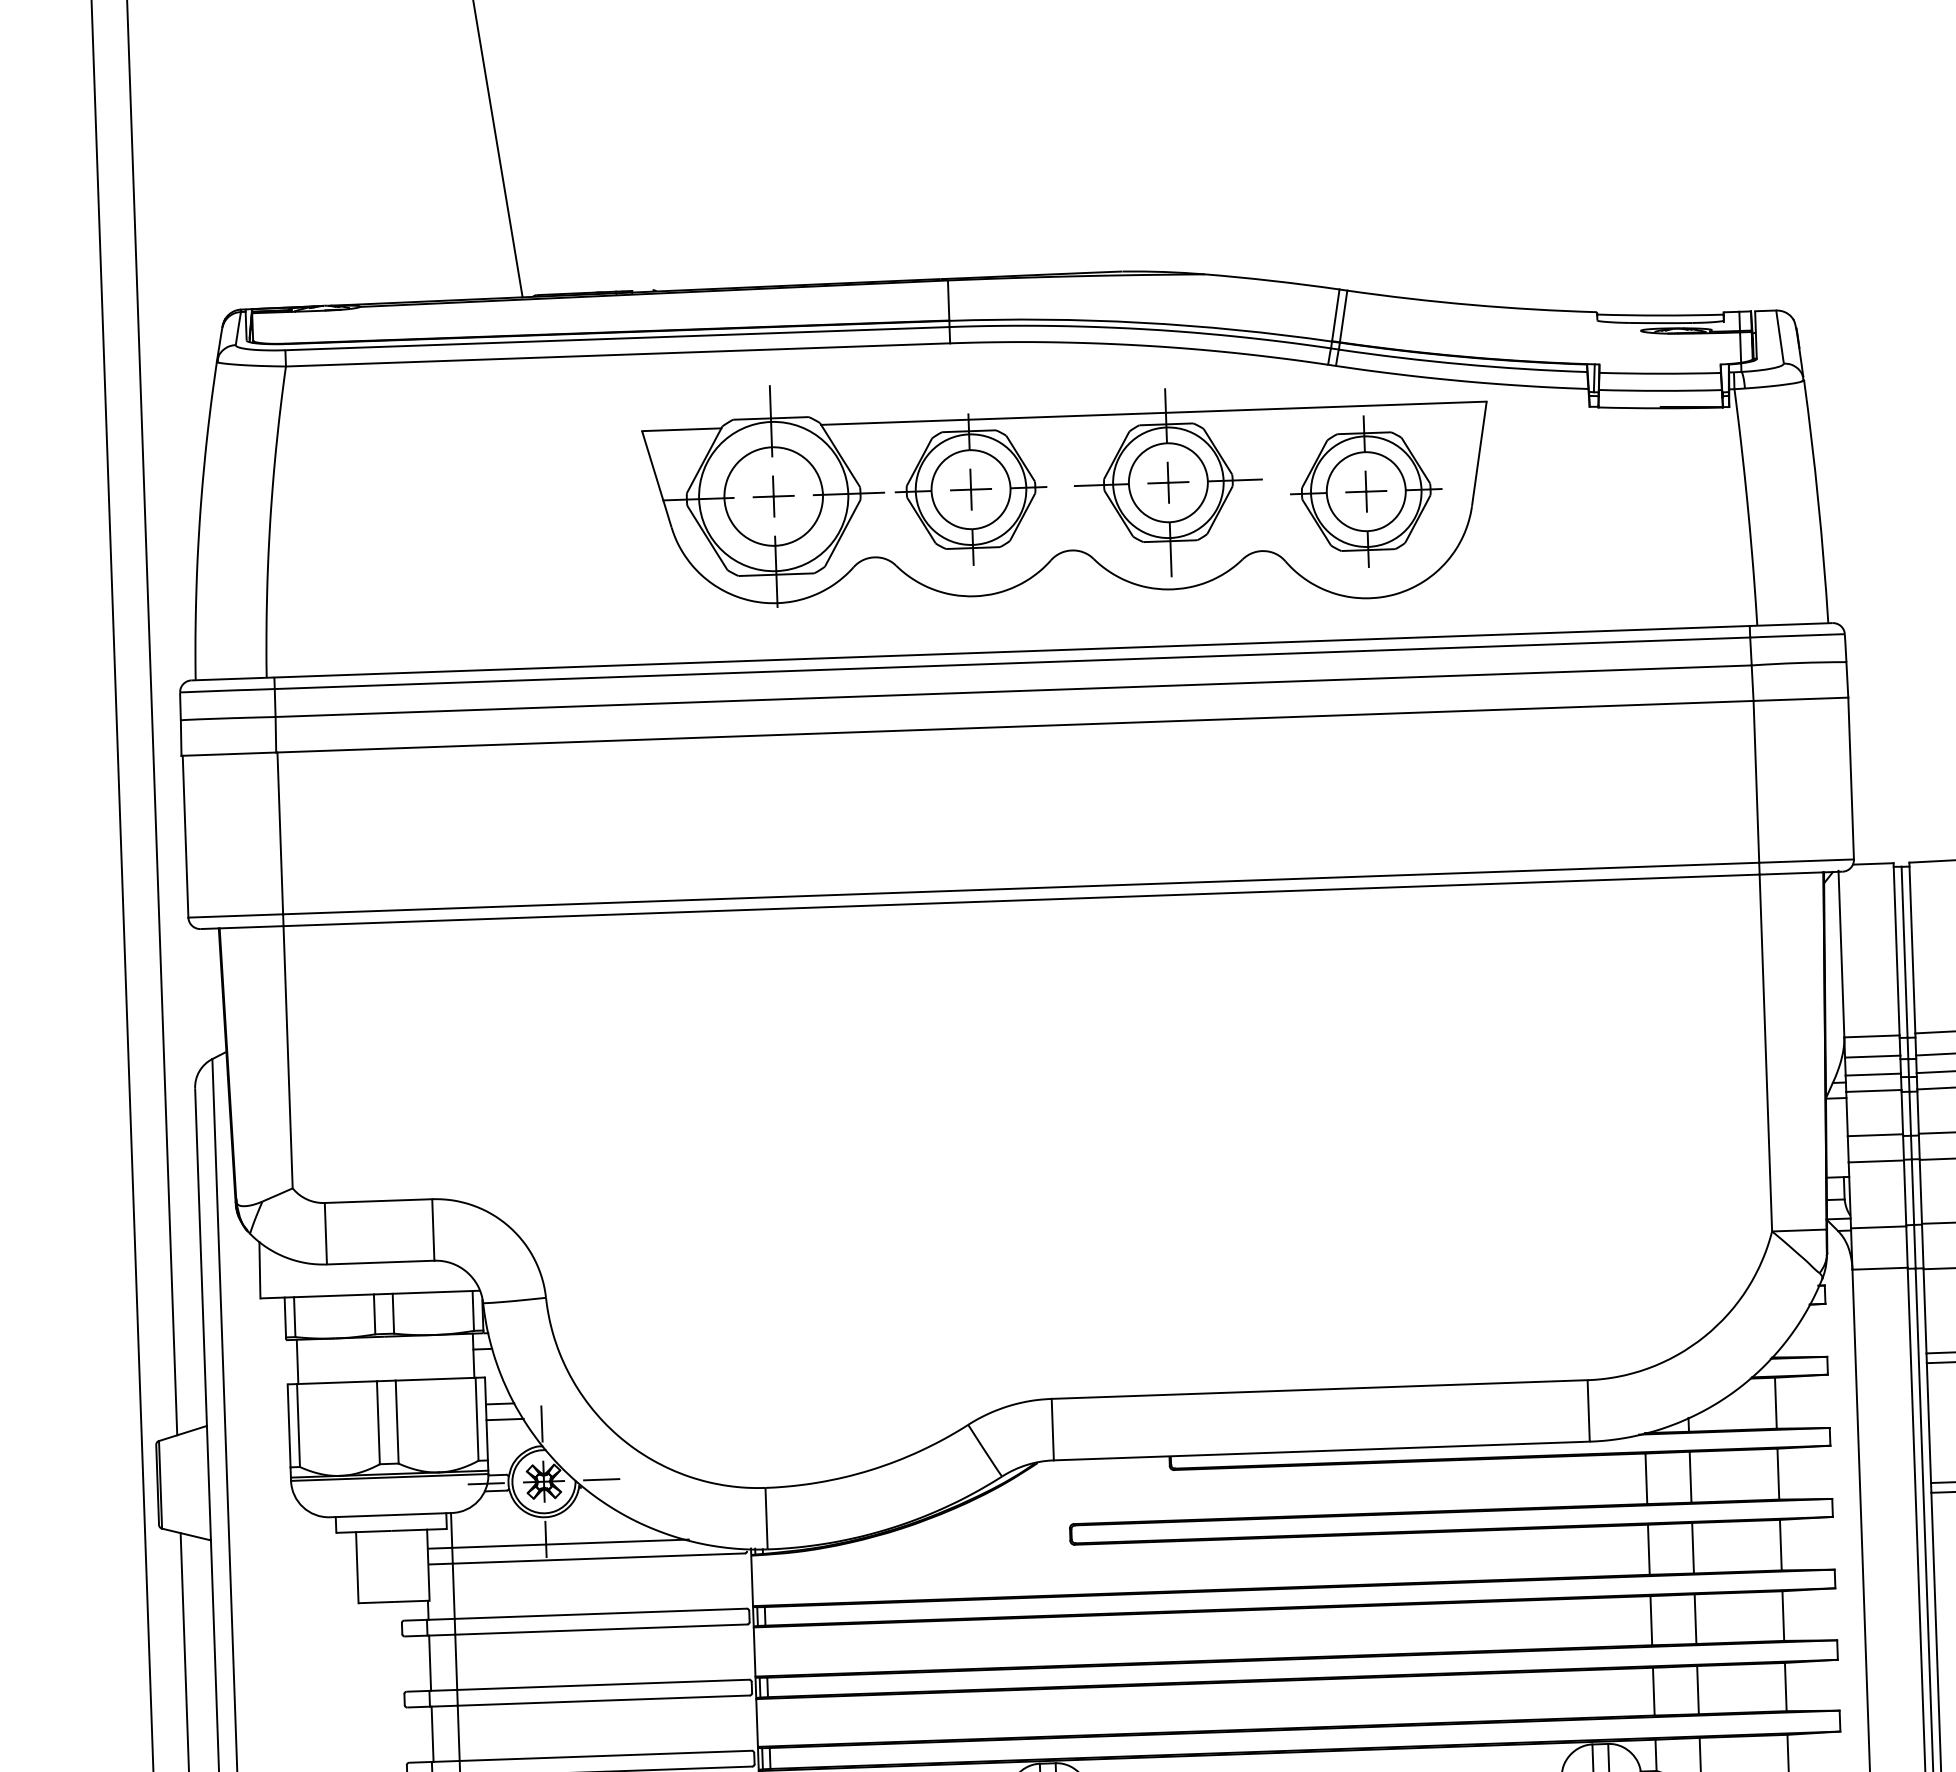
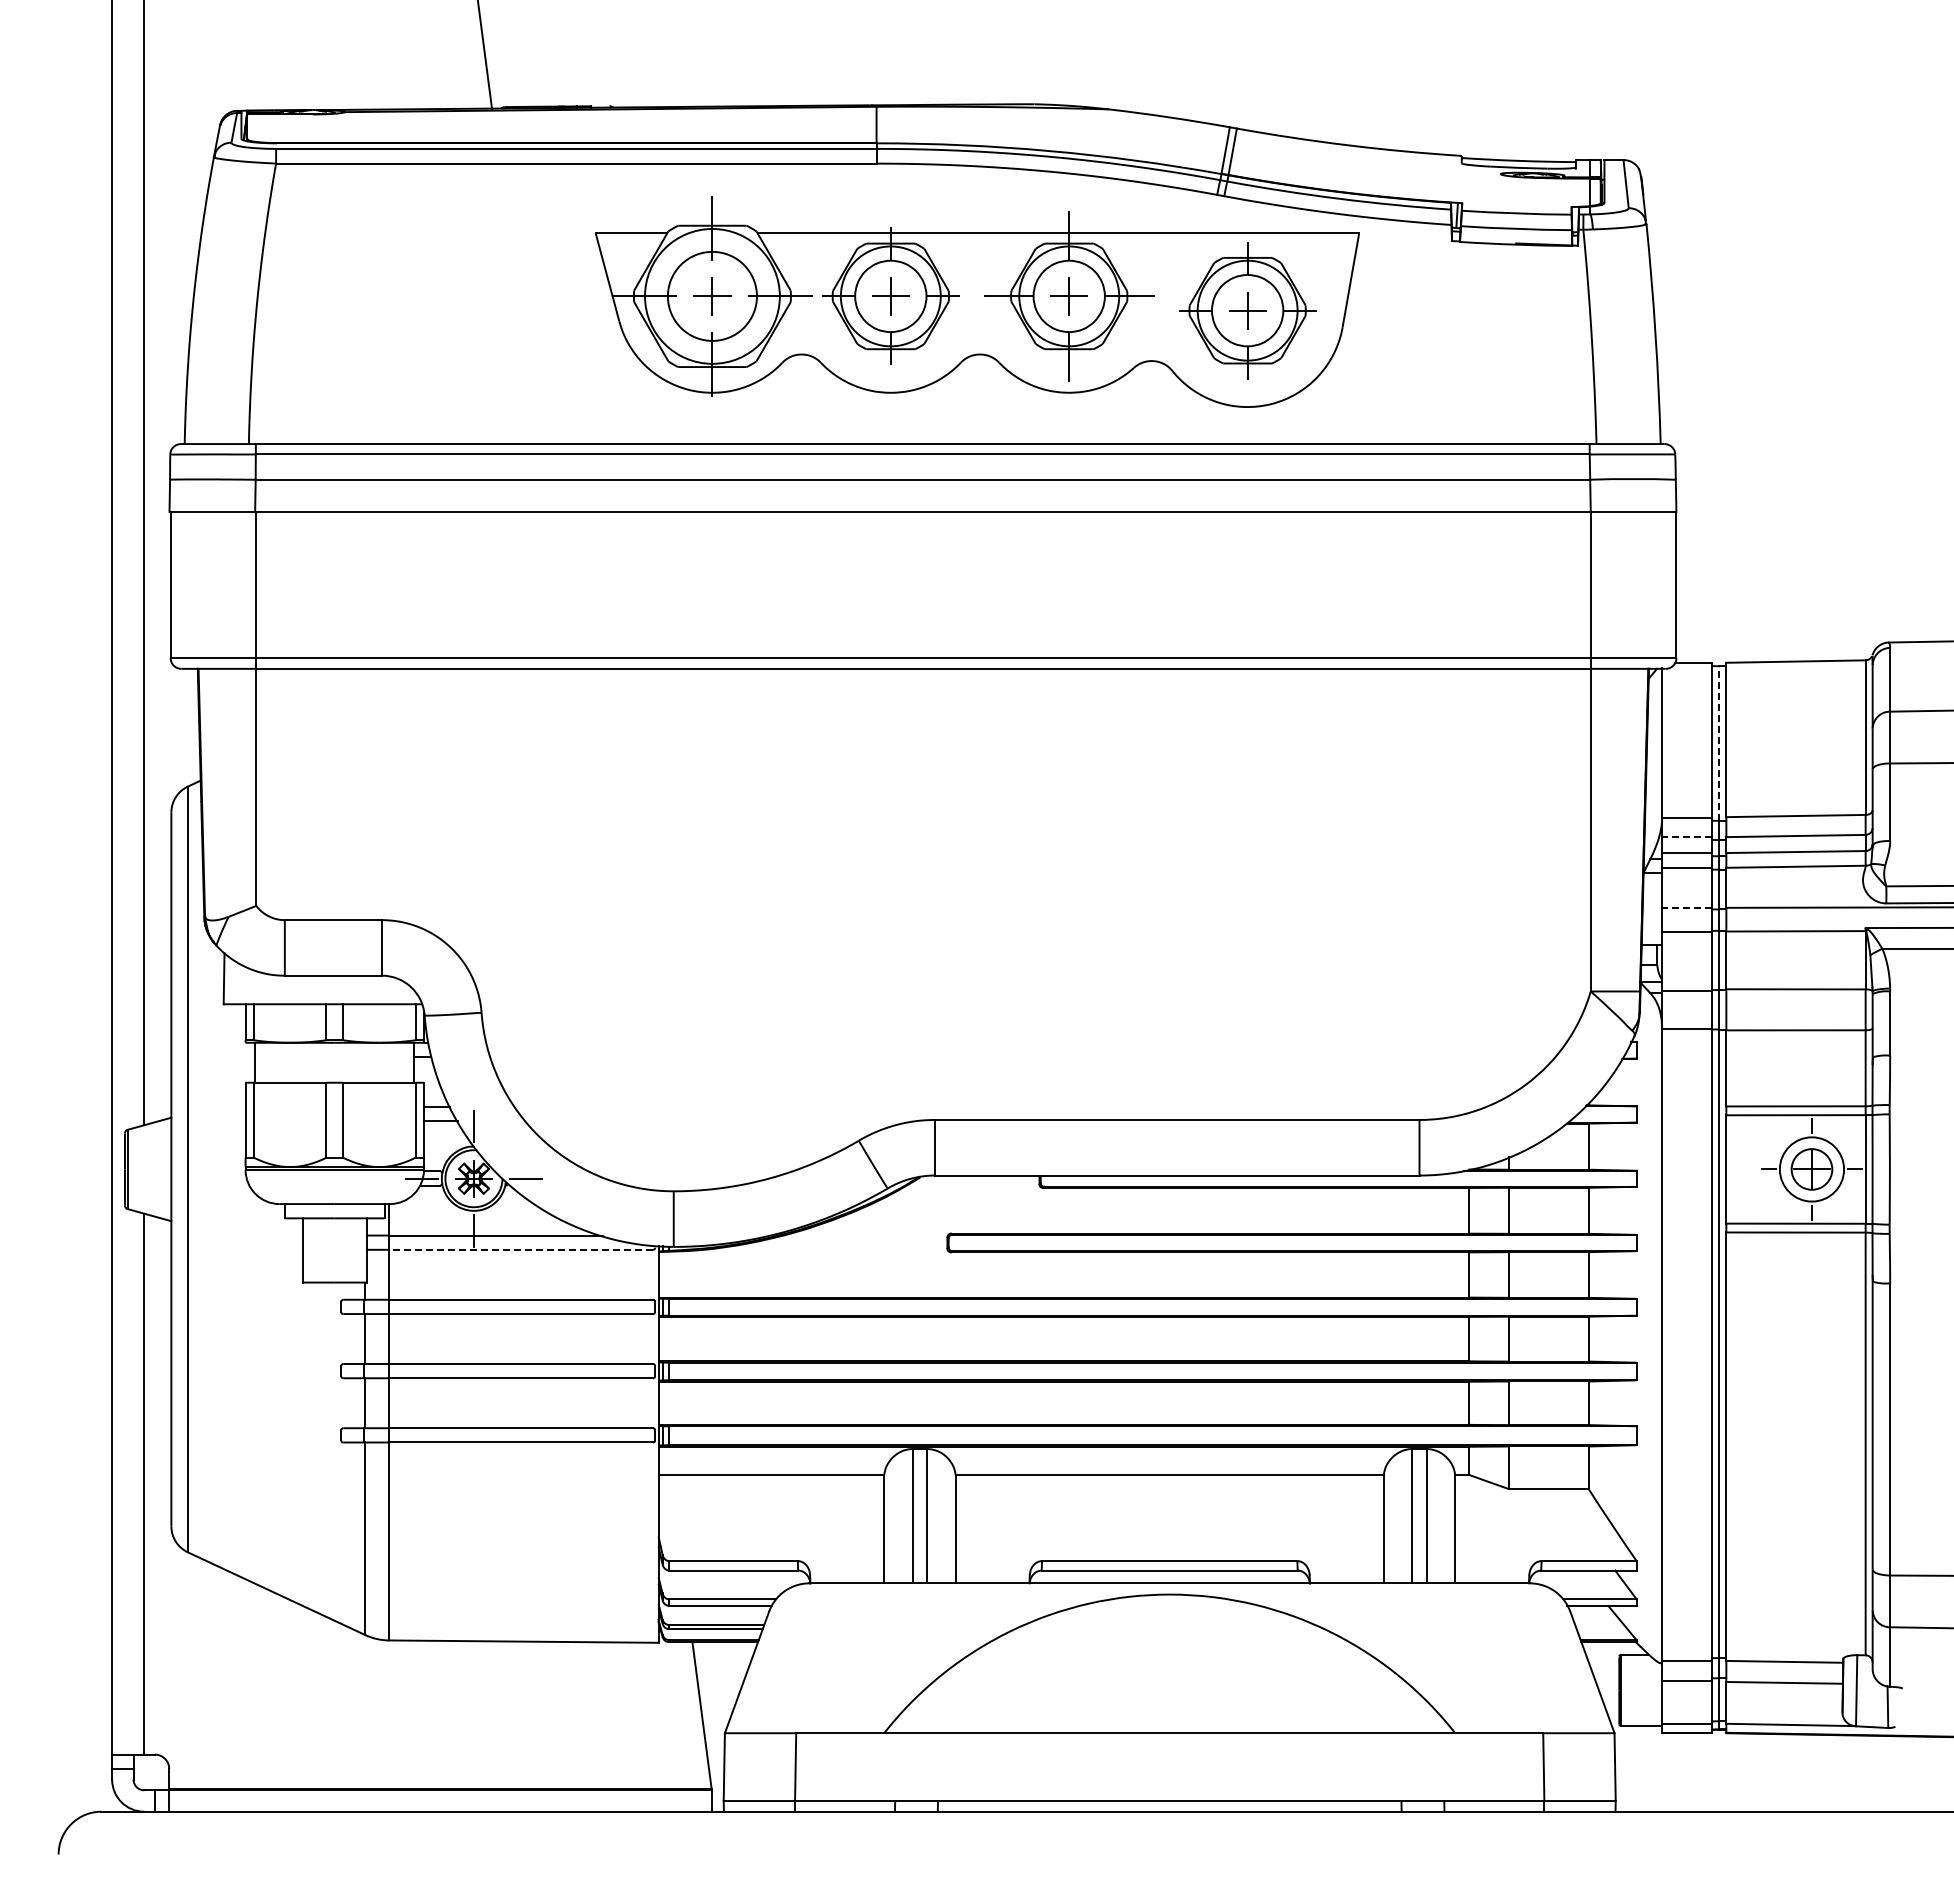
line: (1904, 952) -> (1719, 743), solid -> dashed
line: (1873, 1056) -> (1687, 836), solid -> dashed
line: (1875, 1134) -> (1687, 907), solid -> dashed
line: (598, 1558) -> (520, 1249), solid -> dashed

